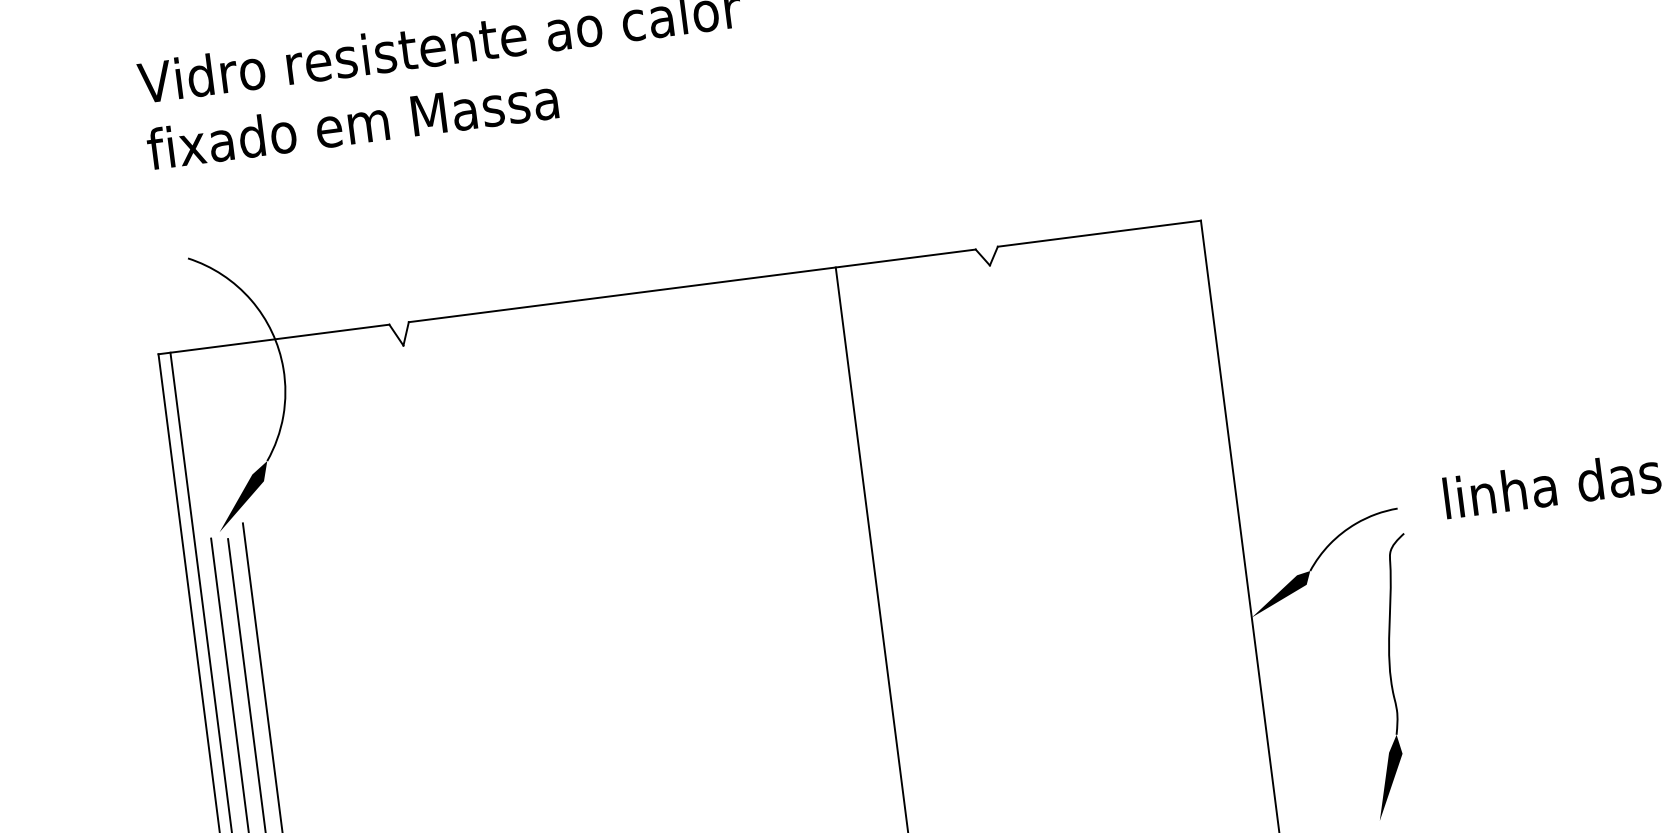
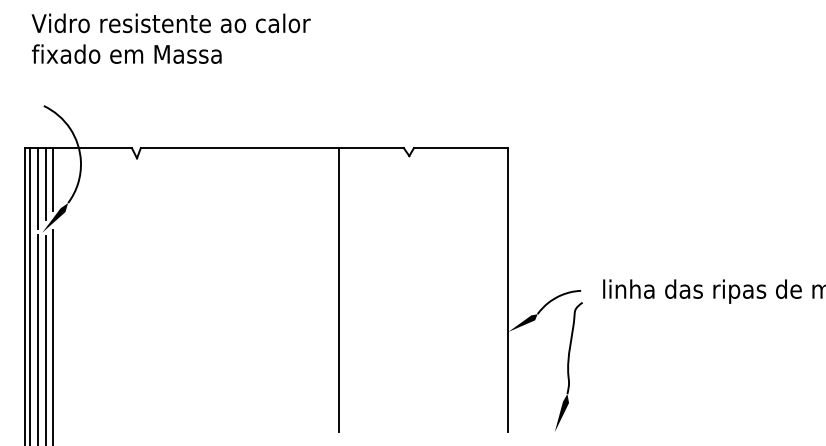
line: (229, 414) -> (53, 179), added
line: (213, 427) -> (45, 184), added
line: (199, 437) -> (38, 188), added

